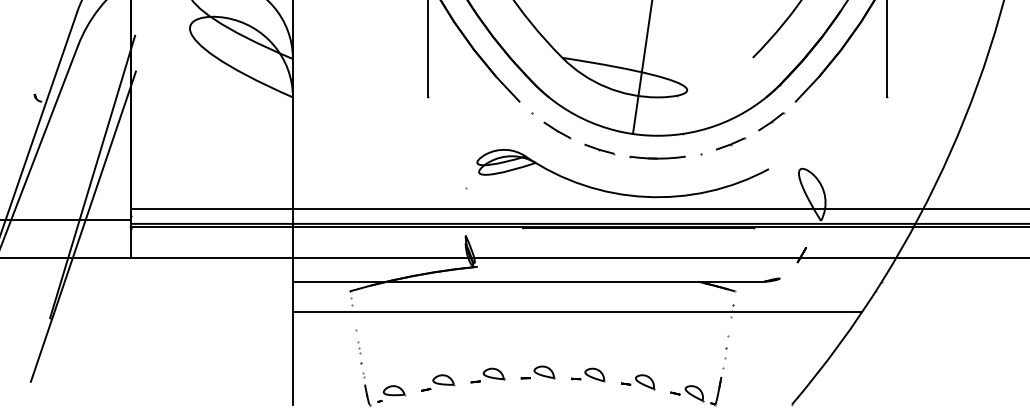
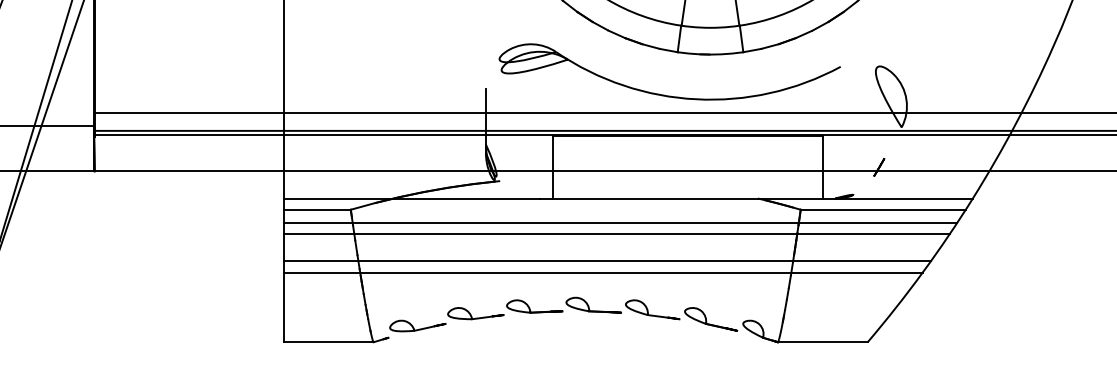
line: (580, 302) -> (620, 222), added
line: (568, 335) -> (606, 261), added
line: (565, 345) -> (602, 273), added

